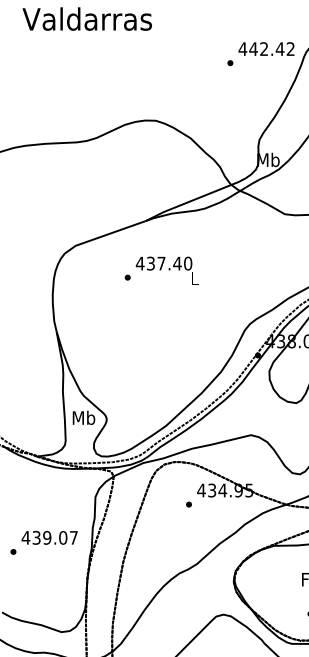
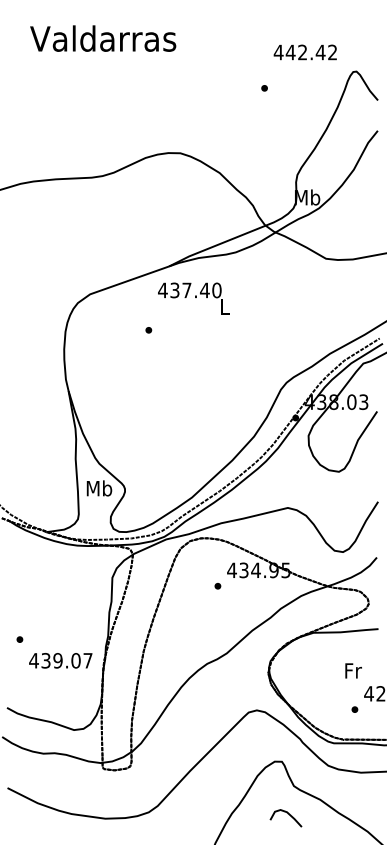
text: (265, 49) -> (304, 52), moved
text: (167, 270) -> (193, 298), moved
text: (49, 537) -> (60, 660), moved

